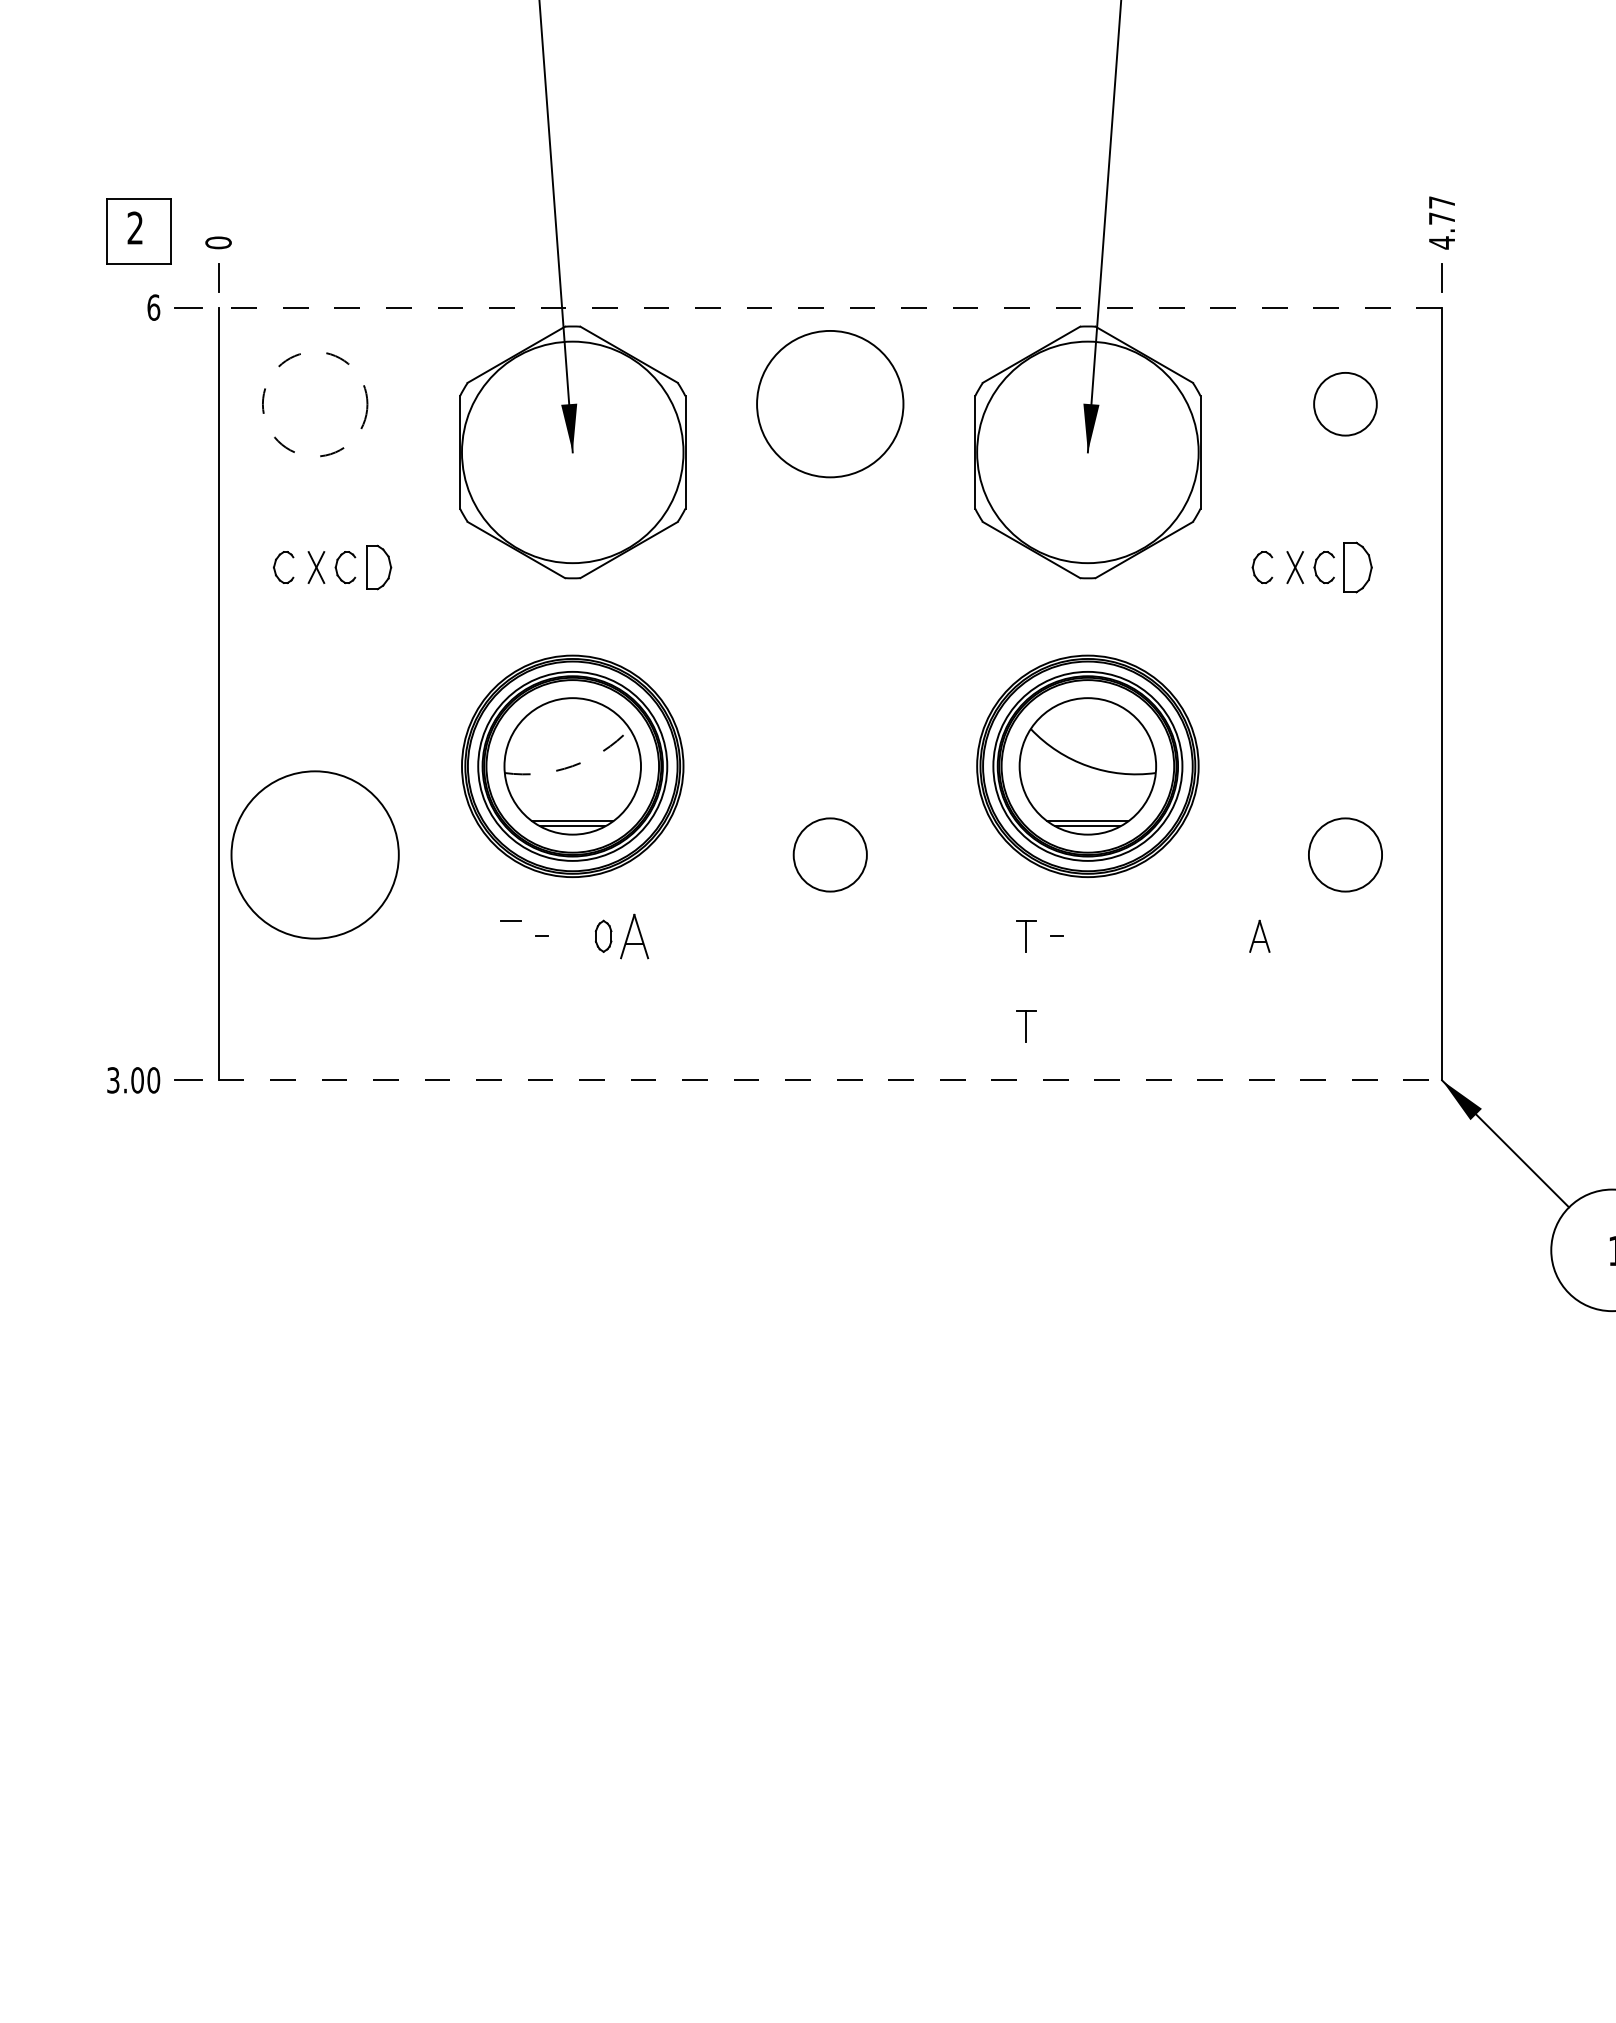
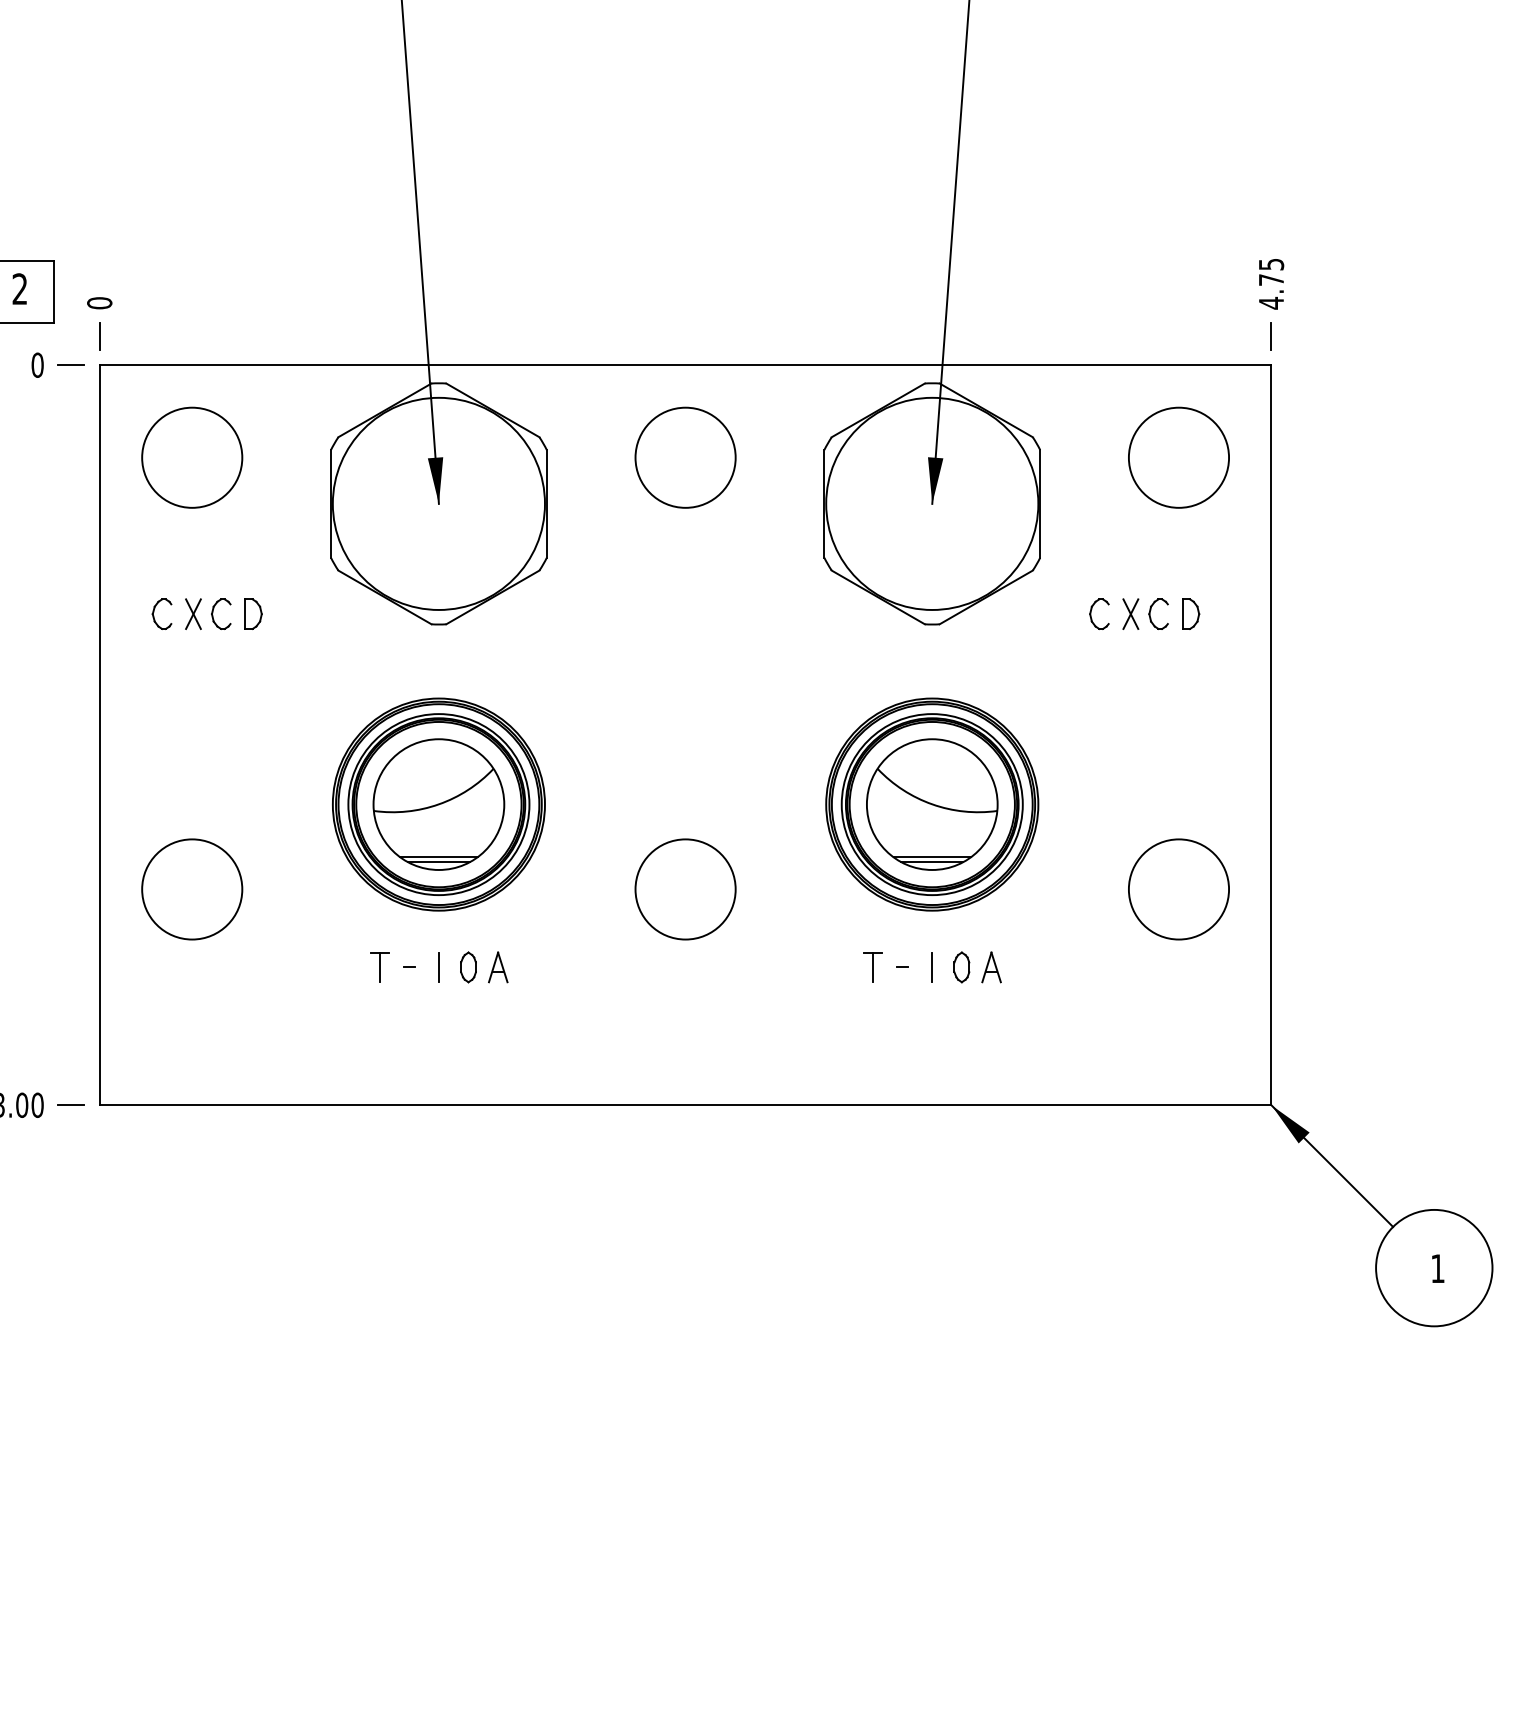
text: (1442, 202) -> (1271, 264), 4.77 -> 4.75
text: (153, 307) -> (37, 365), 6 -> 0
line: (830, 307) -> (685, 365), dashed -> solid
circle: (314, 403) -> (191, 457), dashed -> solid
circle: (1345, 403) -> (1178, 457), size x1.67
circle: (830, 404) -> (685, 458), size x0.71
part: (379, 567) -> (253, 614), size x0.71
part: (1357, 567) -> (1190, 614), size x0.62
arc: (572, 766) -> (438, 804), dashed -> solid
circle: (314, 854) -> (191, 888), size x0.62
circle: (830, 854) -> (685, 888), size x1.43
circle: (1345, 854) -> (1178, 888), size x1.43
line: (510, 935) -> (379, 966), added
line: (572, 935) -> (438, 966), added
part: (634, 935) -> (498, 966), size x0.71
line: (1087, 935) -> (931, 966), added
part: (1118, 935) -> (961, 966), added
part: (1259, 935) -> (991, 966), moved
part: (1026, 1026) -> (873, 1053), removed
line: (830, 1080) -> (685, 1105), dashed -> solid

